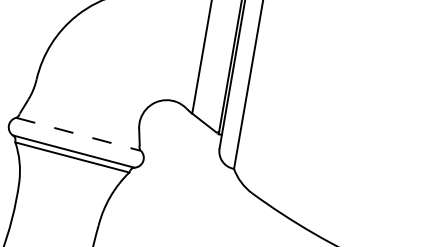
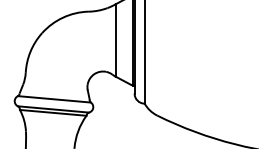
line: (78, 134) -> (54, 99), dashed -> solid

